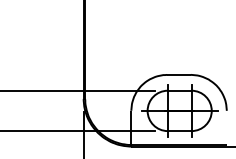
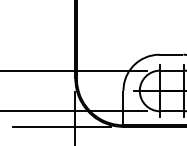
line: (69, 146) -> (61, 126), added

